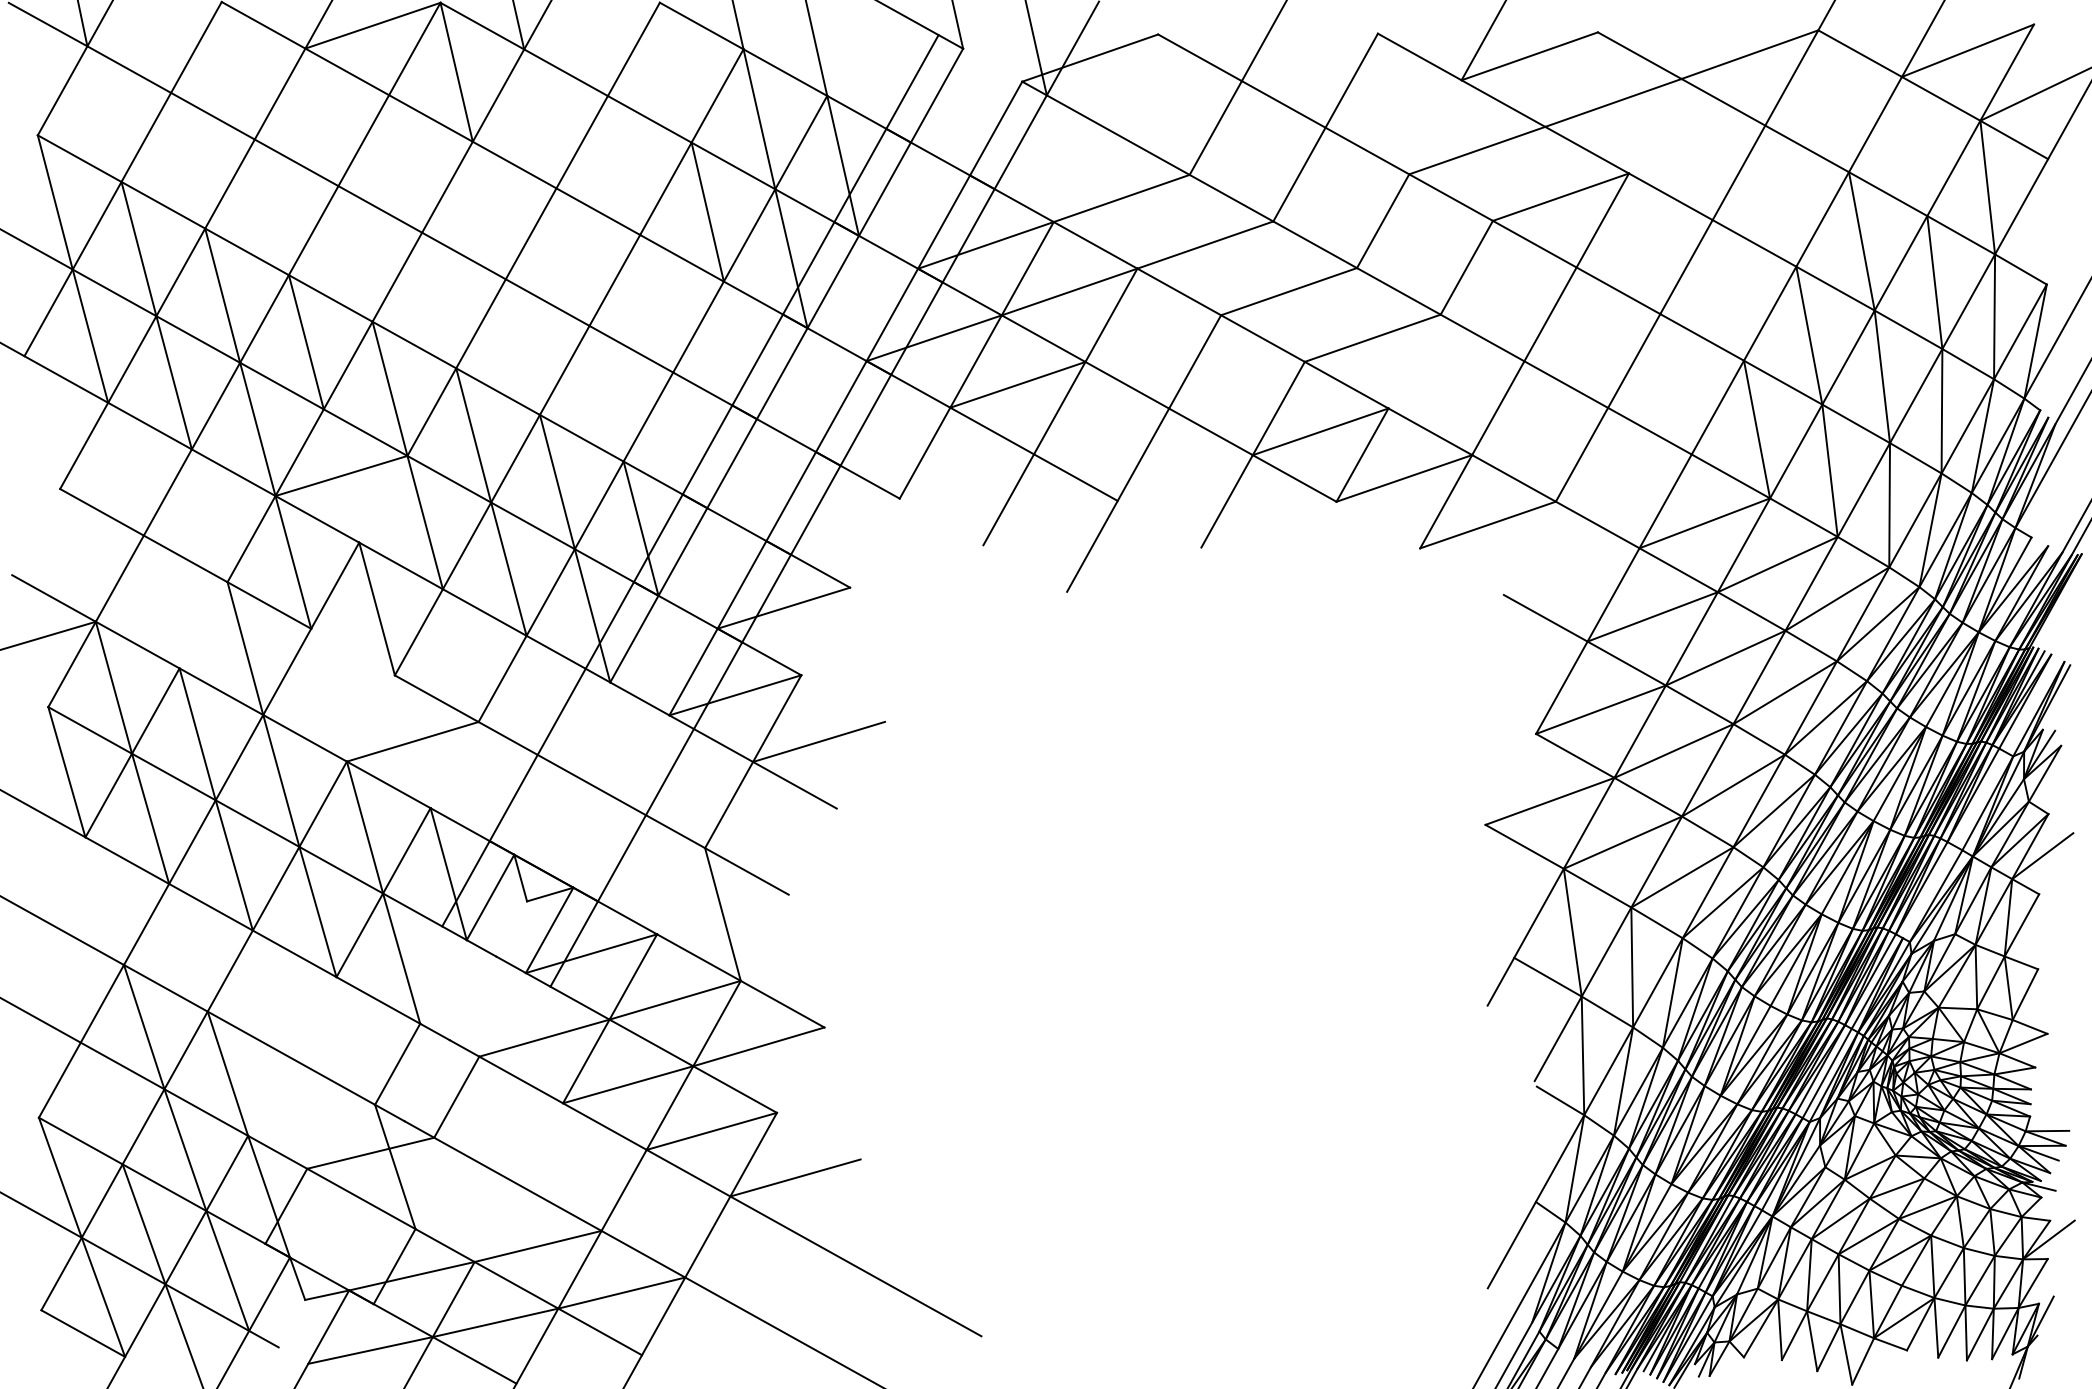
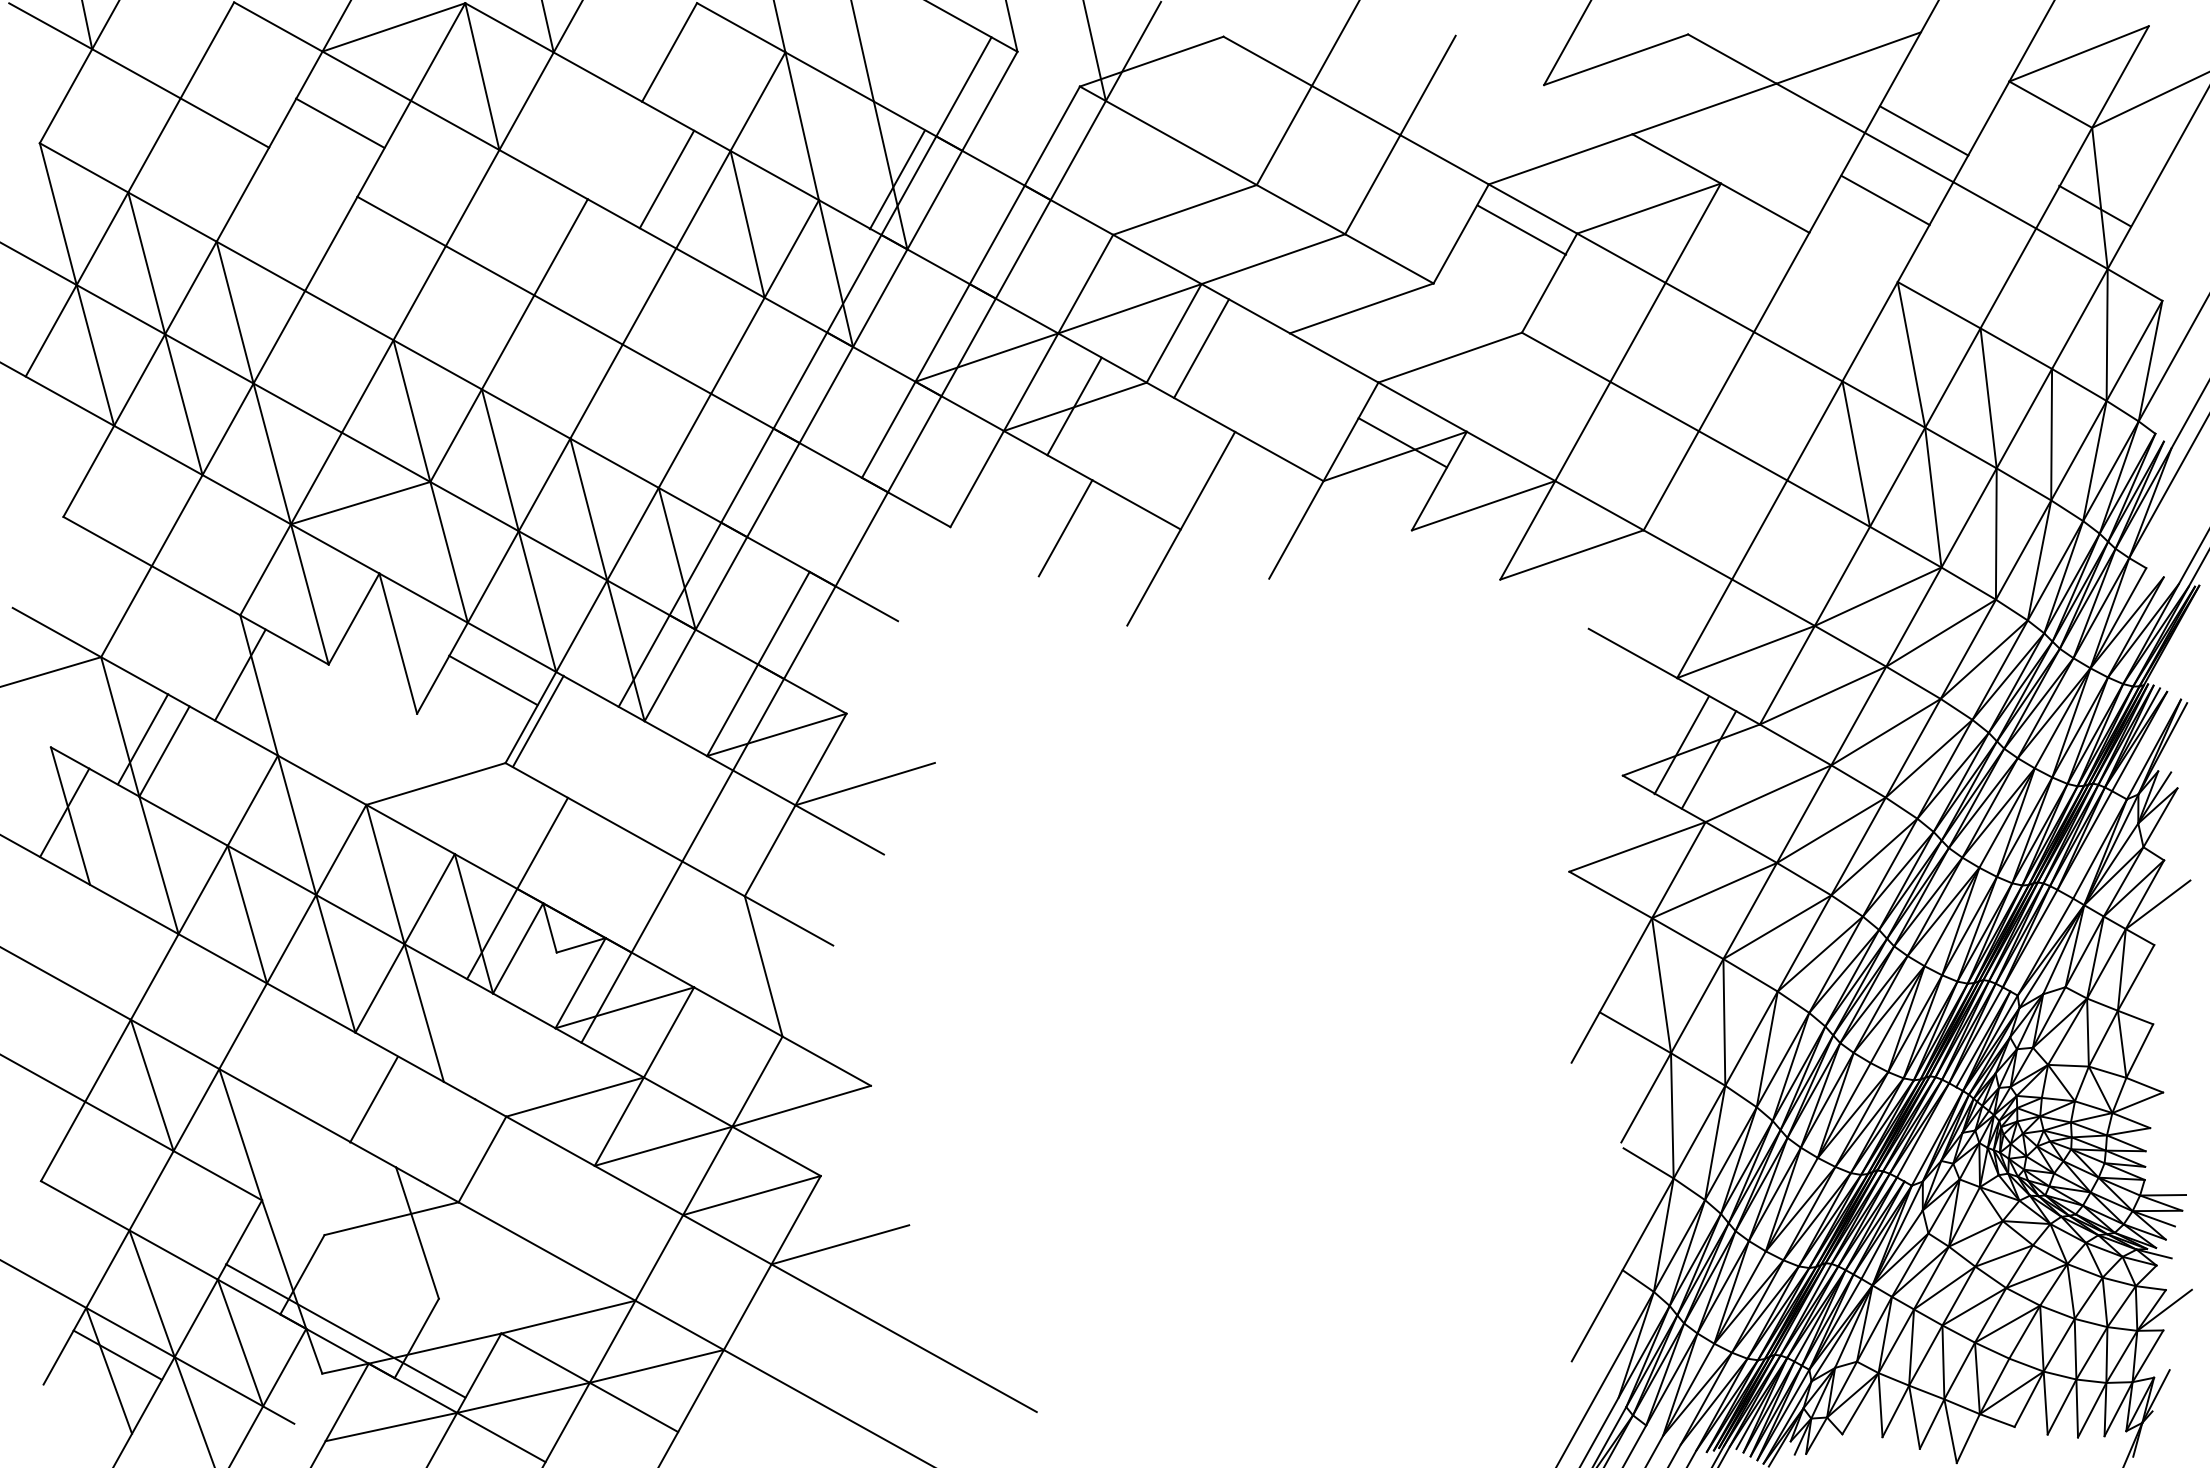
line: (1859, 53) -> (1923, 130), moved
line: (1461, 79) -> (1543, 84), removed
line: (2013, 139) -> (2094, 205), moved
line: (581, 142) -> (666, 179), moved
line: (800, 142) -> (896, 179), moved
line: (296, 162) -> (340, 122), moved
line: (1861, 241) -> (1966, 255), removed
line: (1754, 243) -> (1885, 200), moved
line: (985, 245) -> (1041, 259), removed
line: (1935, 282) -> (2044, 298), removed
line: (1398, 290) -> (1521, 229), moved
line: (306, 341) -> (323, 361), removed
line: (1195, 361) -> (1201, 348), moved
line: (1059, 408) -> (1074, 406), moved
line: (1294, 478) -> (1402, 442), moved
line: (790, 496) -> (835, 524), removed
line: (1705, 522) -> (1801, 552), removed
line: (784, 607) -> (828, 642), removed
line: (71, 664) -> (142, 739), moved
line: (287, 671) -> (240, 674), moved
line: (1561, 687) -> (1708, 759), moved
line: (436, 698) -> (493, 680), moved
line: (560, 711) -> (537, 720), moved
line: (1639, 731) -> (1681, 745), moved
line: (197, 733) -> (208, 775), removed
line: (108, 795) -> (64, 812), moved
line: (674, 999) -> (712, 1056), removed
line: (397, 1064) -> (373, 1099), moved
line: (1827, 1073) -> (1930, 1134), removed
line: (185, 1150) -> (195, 1215), removed
line: (60, 1177) -> (63, 1244), removed
line: (361, 1198) -> (345, 1330), moved
line: (82, 1332) -> (117, 1354), moved

